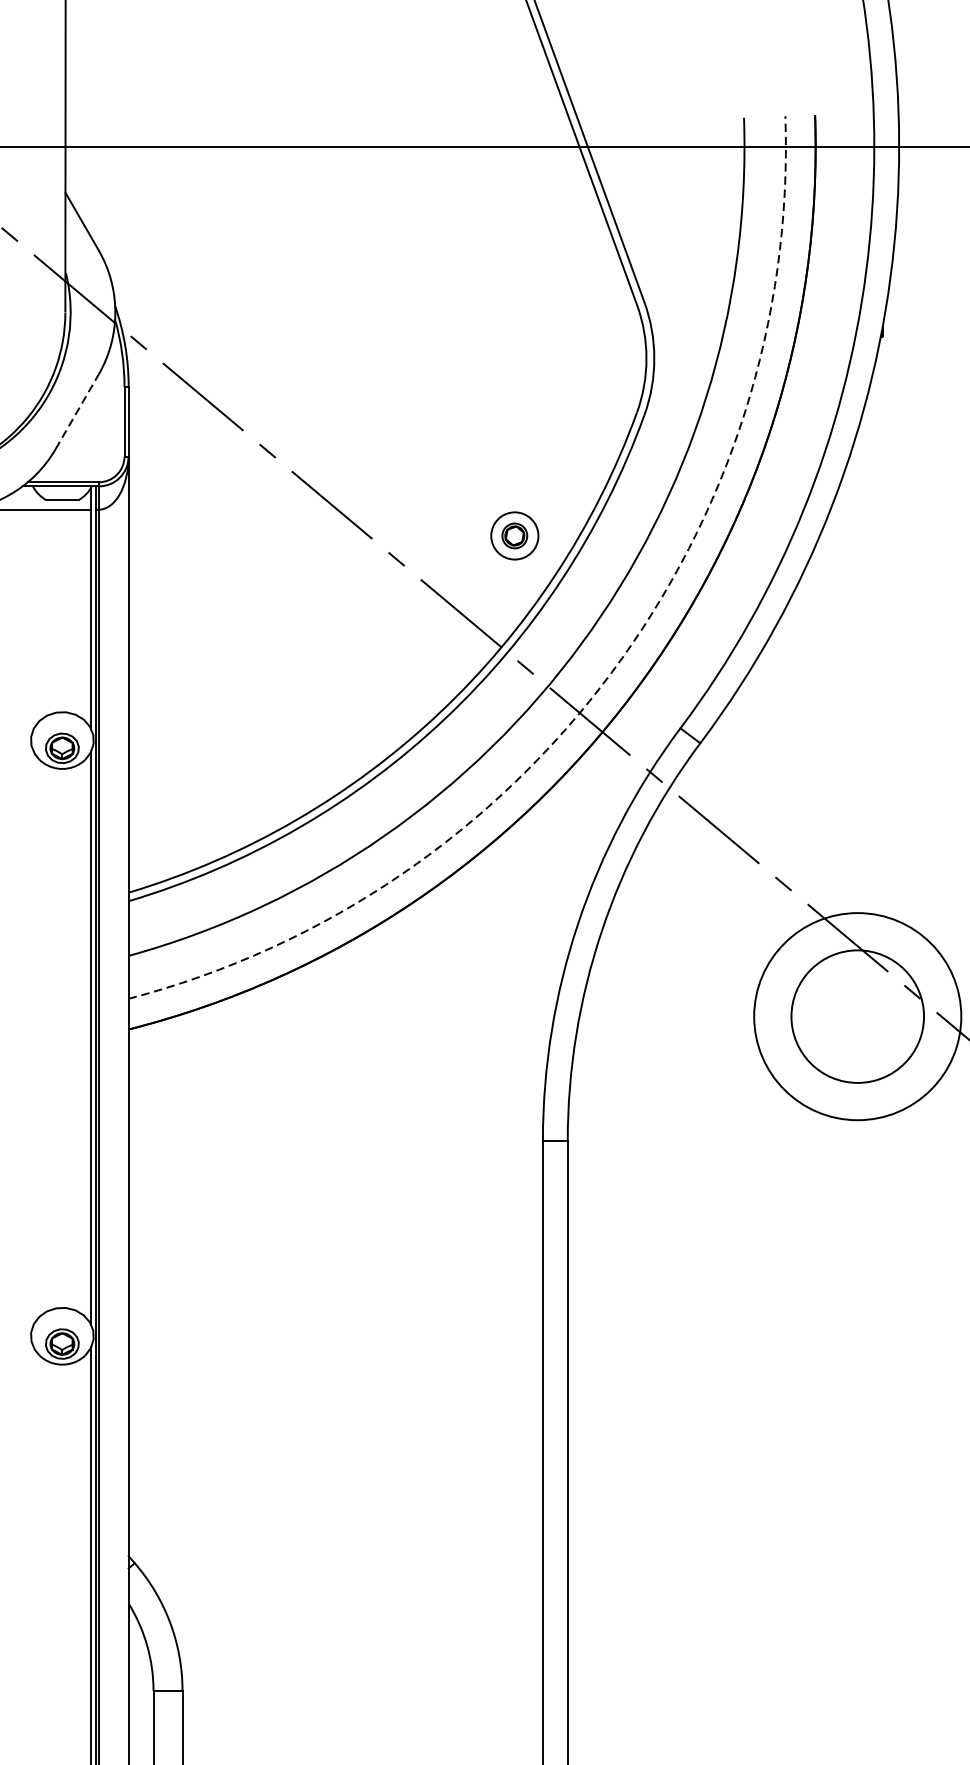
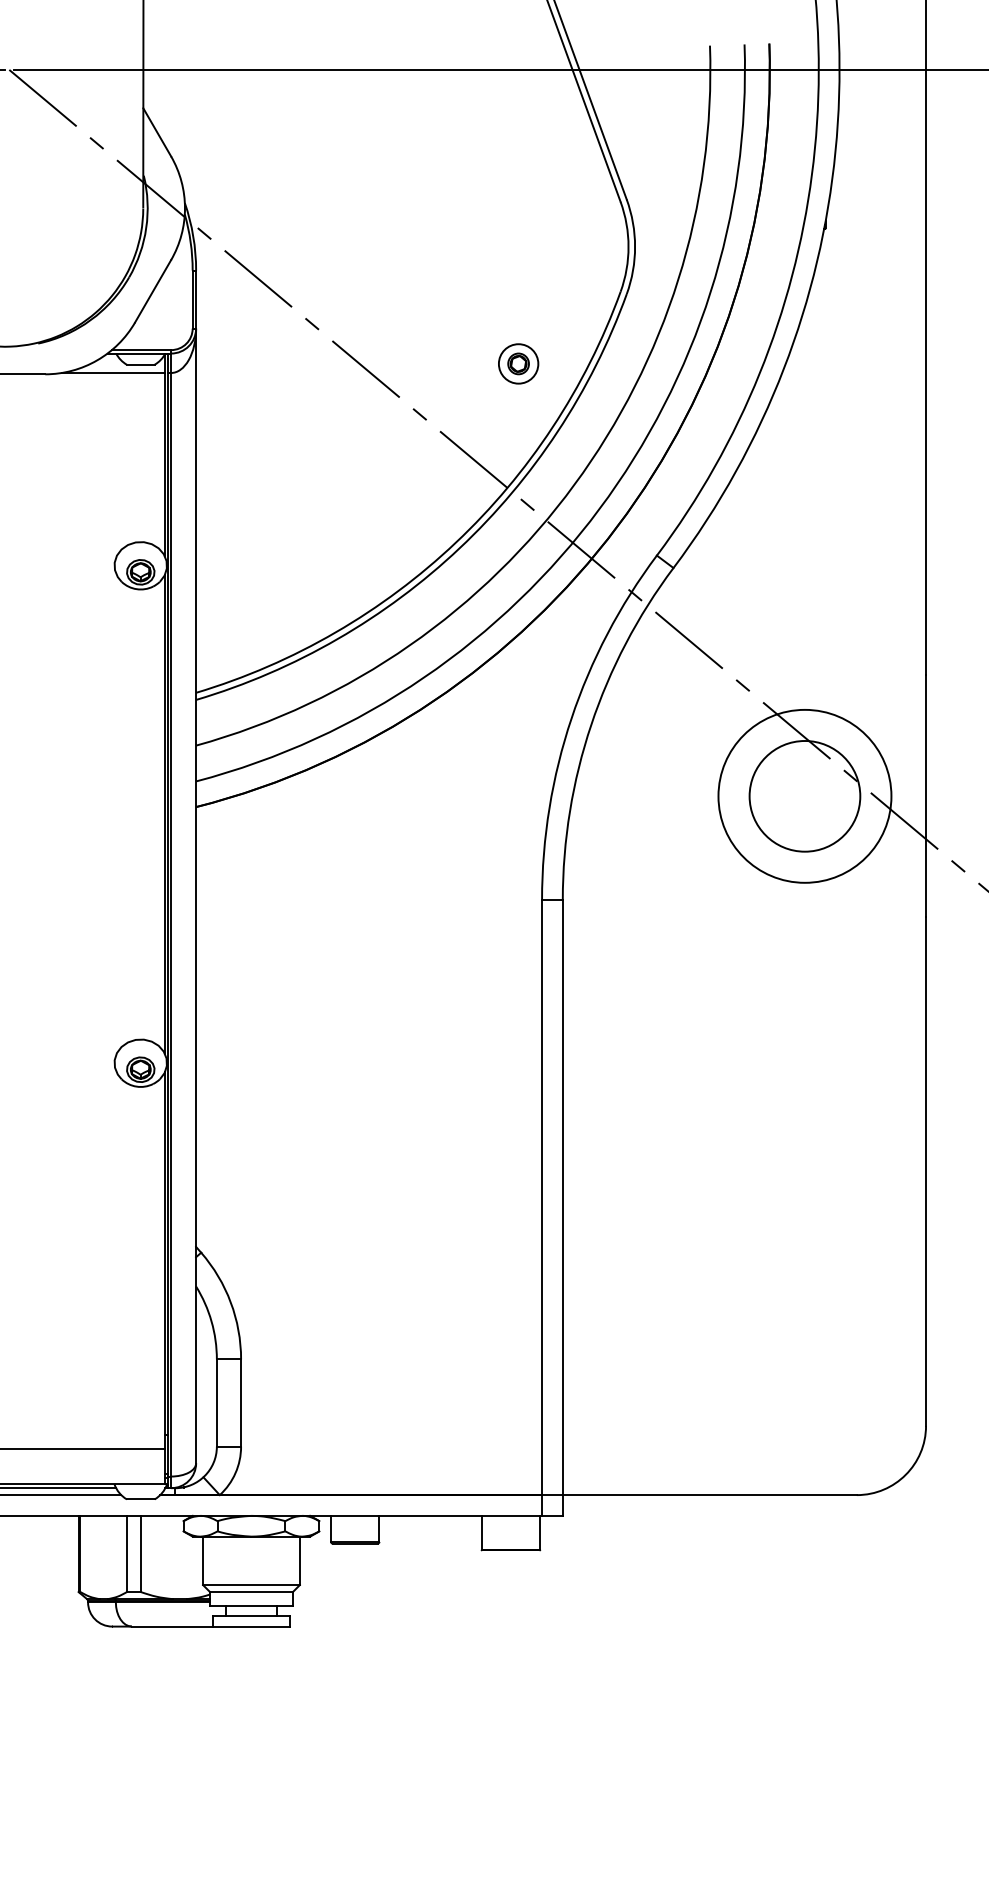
line: (77, 412) -> (153, 291), dashed -> solid
part: (514, 535) -> (518, 363), moved
arc: (611, 673) -> (599, 509), dashed -> solid

